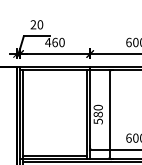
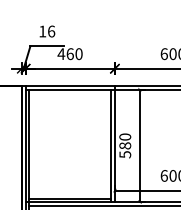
text: (36, 24) -> (46, 31), 20 -> 16

